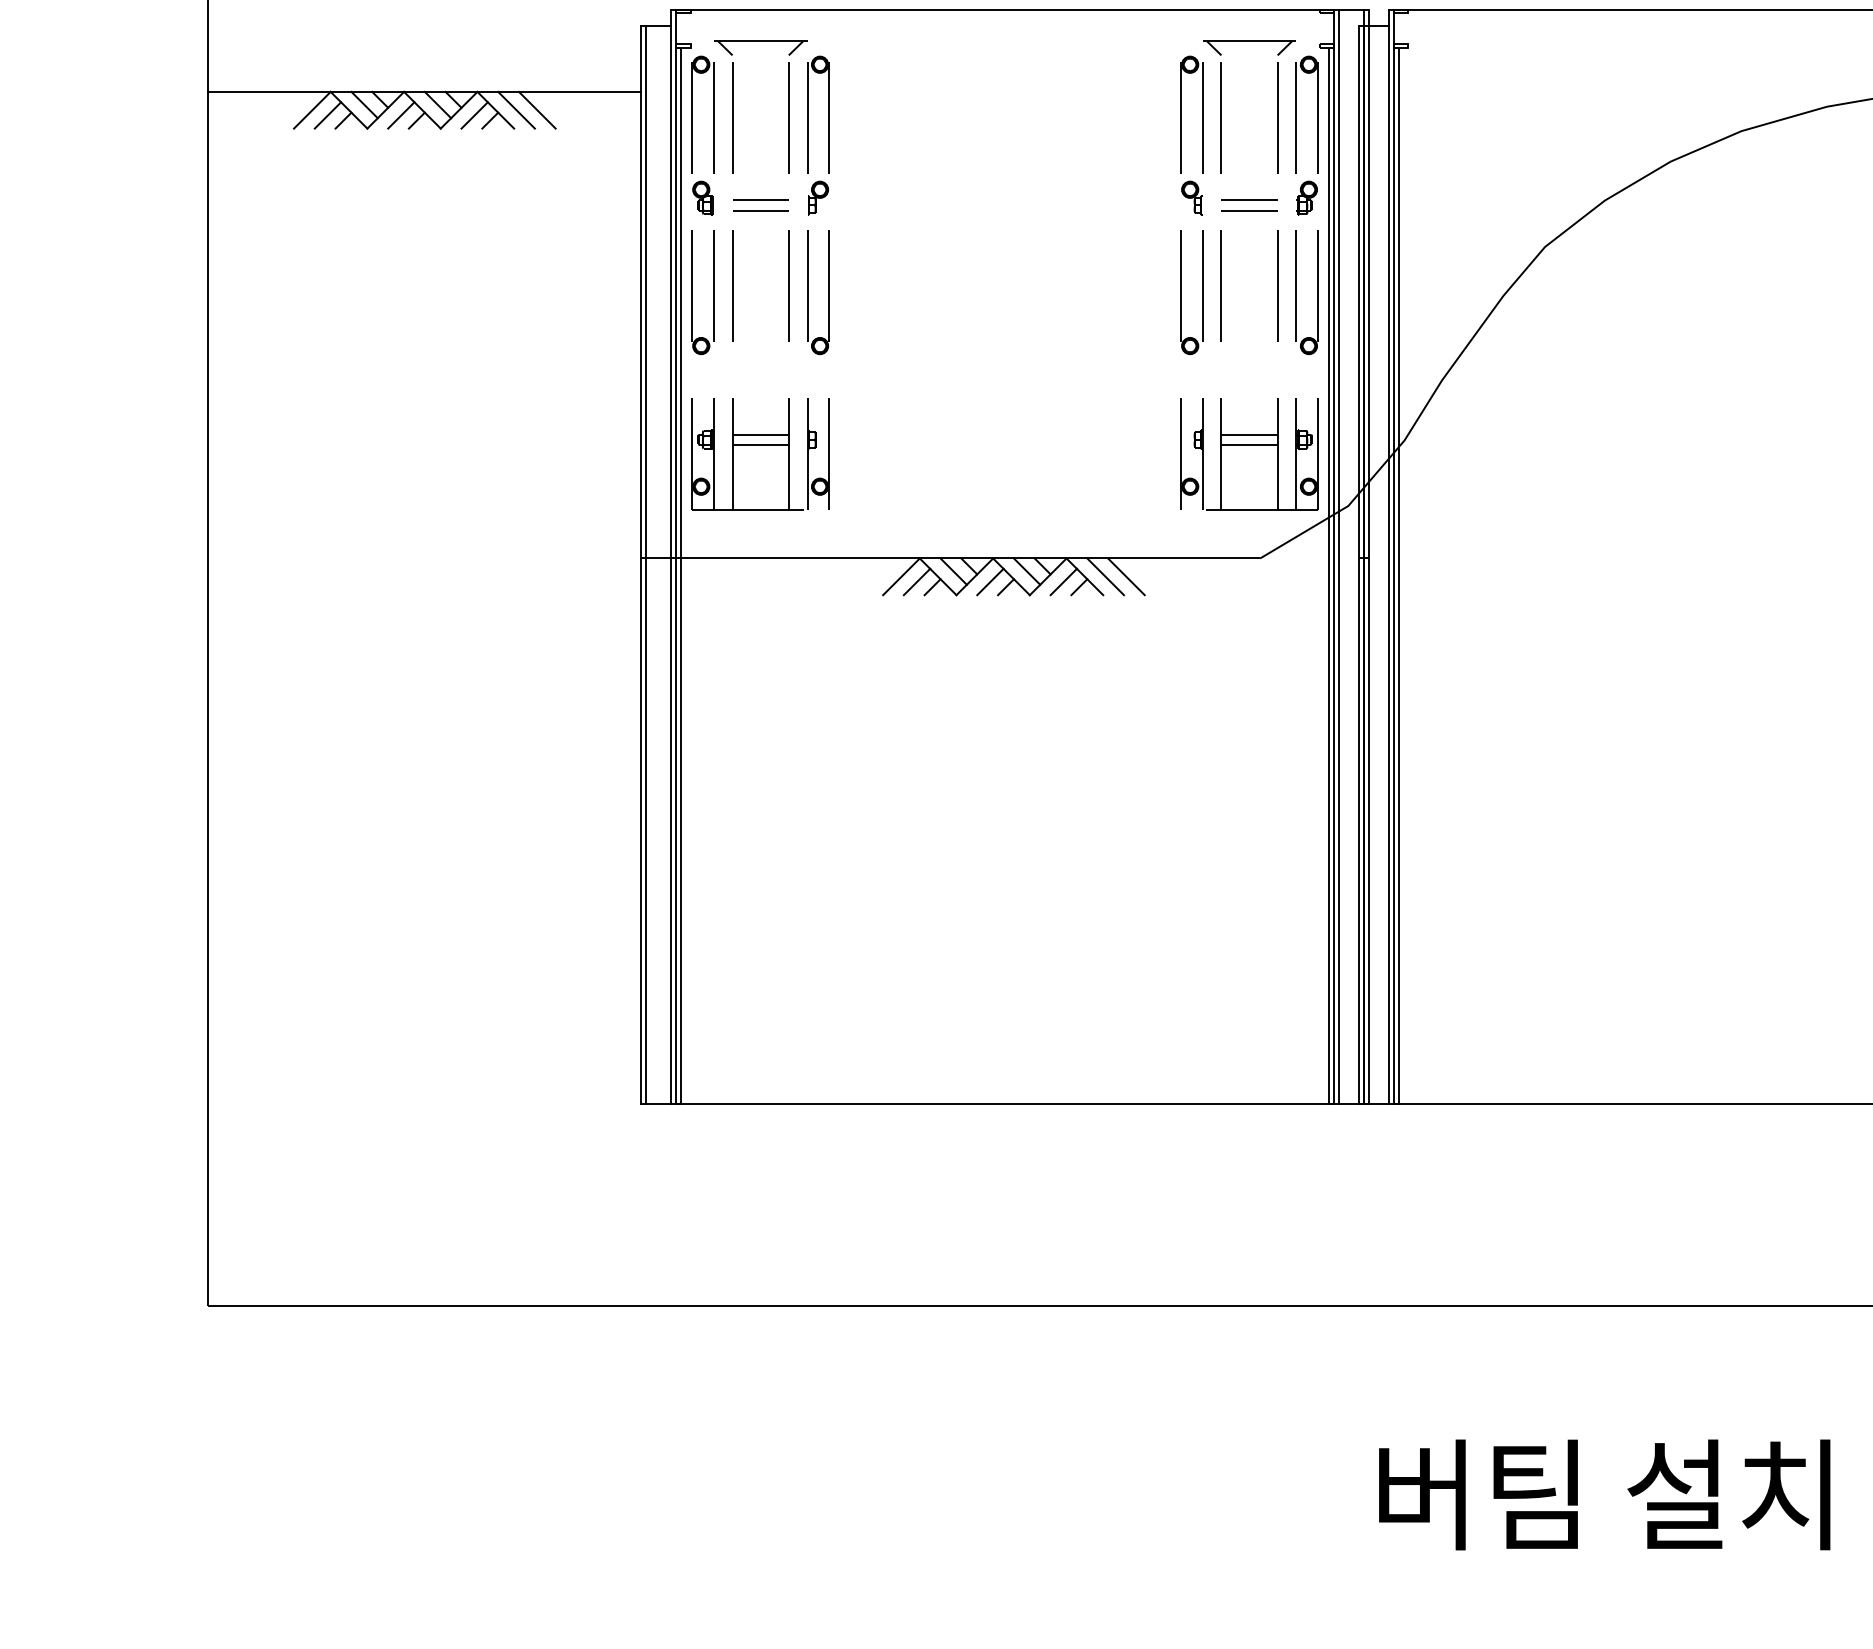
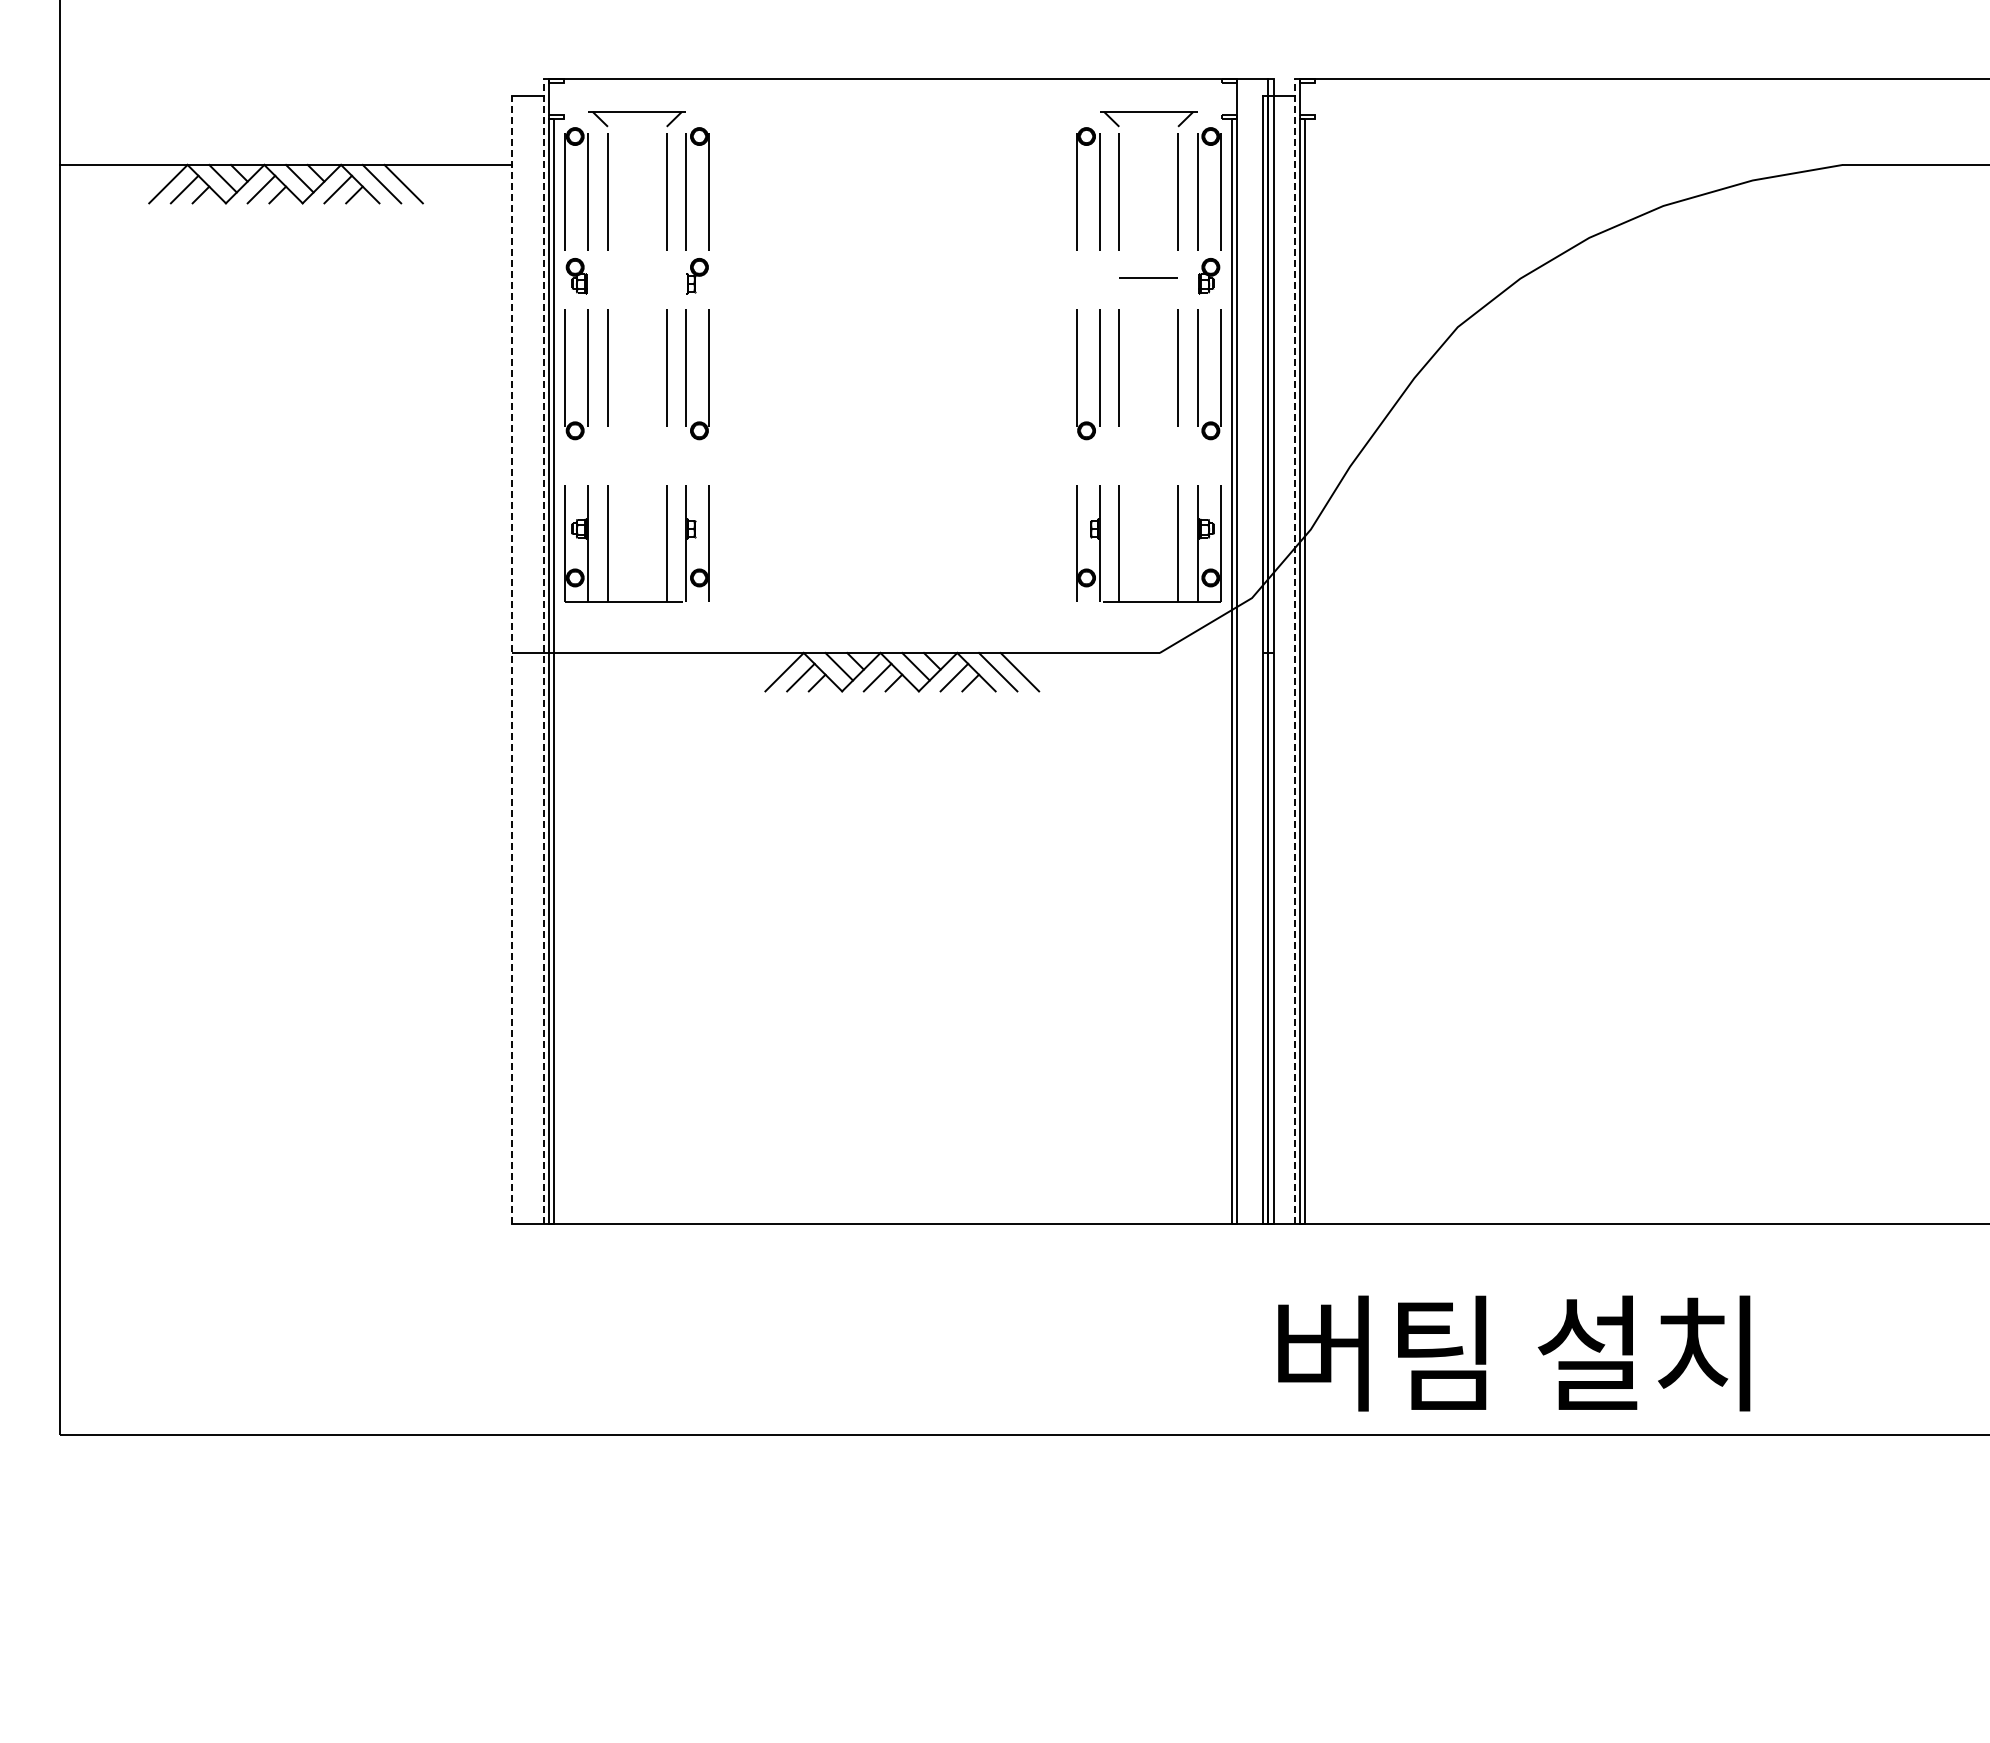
part: (1191, 198) -> (1088, 276), removed
line: (759, 200) -> (636, 278), removed
line: (759, 210) -> (636, 289), removed
line: (1249, 210) -> (1148, 289), removed
line: (759, 434) -> (636, 523), removed
line: (1249, 434) -> (1148, 523), removed
line: (759, 445) -> (636, 534), removed
line: (1249, 445) -> (1148, 534), removed
line: (670, 557) -> (543, 651), solid -> dashed
line: (1339, 557) -> (1242, 651), removed
line: (1388, 557) -> (1294, 651), solid -> dashed
line: (641, 564) -> (512, 659), solid -> dashed
line: (646, 564) -> (517, 659), removed
text: (1604, 1494) -> (1514, 1353), moved

